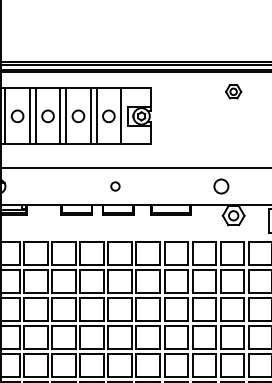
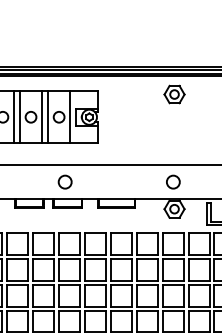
part: (233, 91) -> (174, 94), size x1.43
circle: (115, 186) -> (65, 182), size x1.67
circle: (221, 186) -> (173, 182), moved

